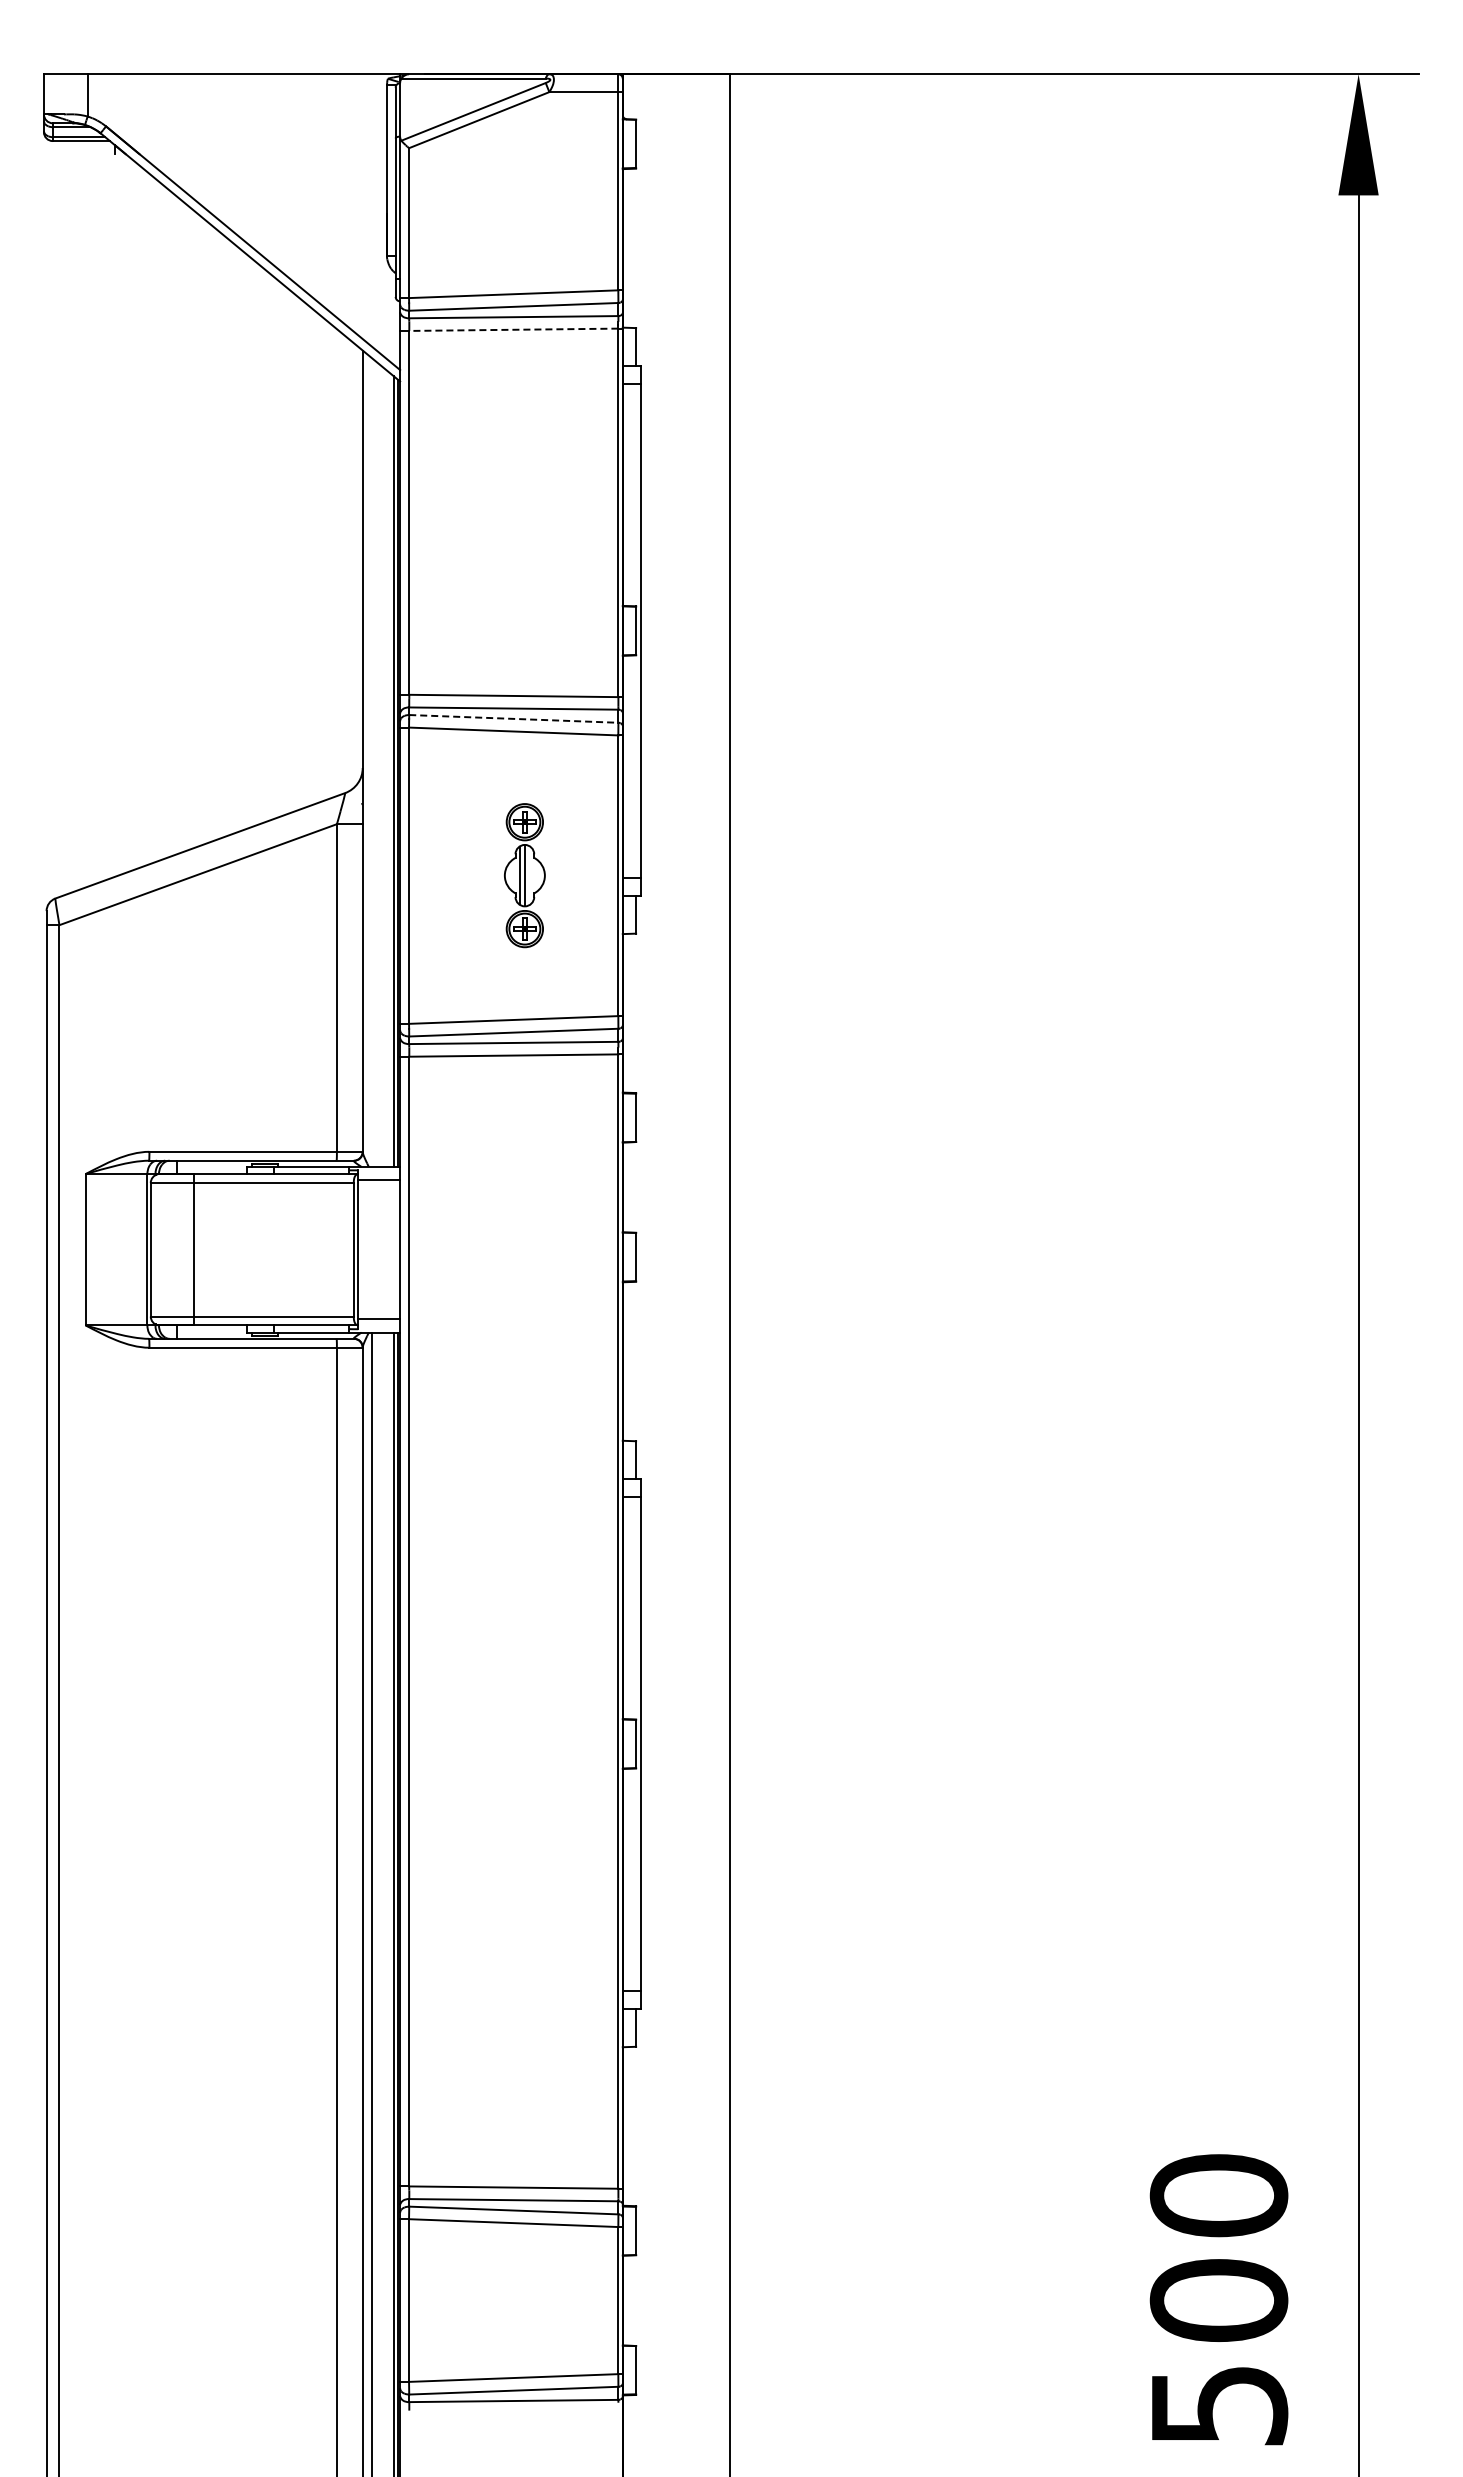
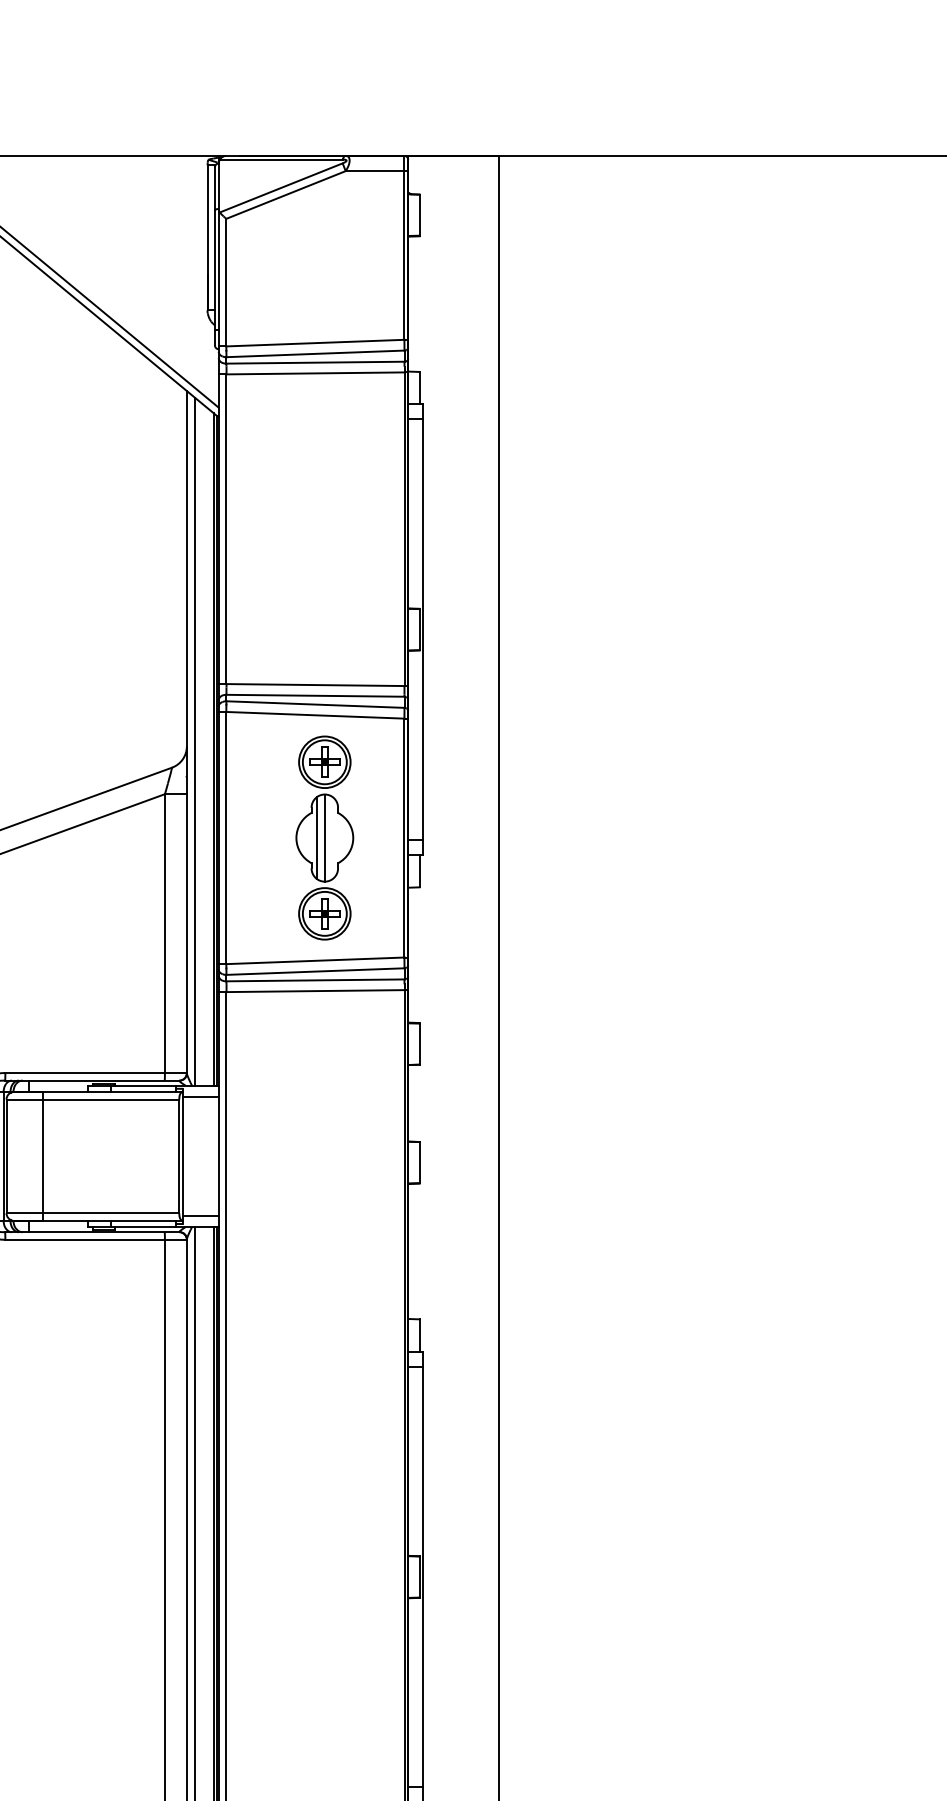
line: (513, 329) -> (315, 373), dashed -> solid
line: (513, 718) -> (315, 704), dashed -> solid
line: (371, 762) -> (194, 741), added
part: (524, 875) -> (324, 837), size x1.67

